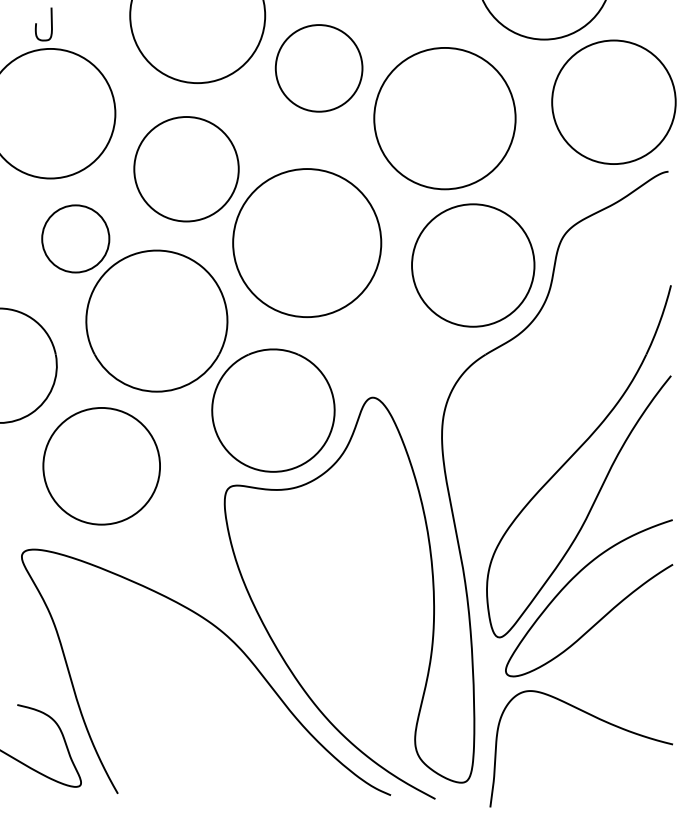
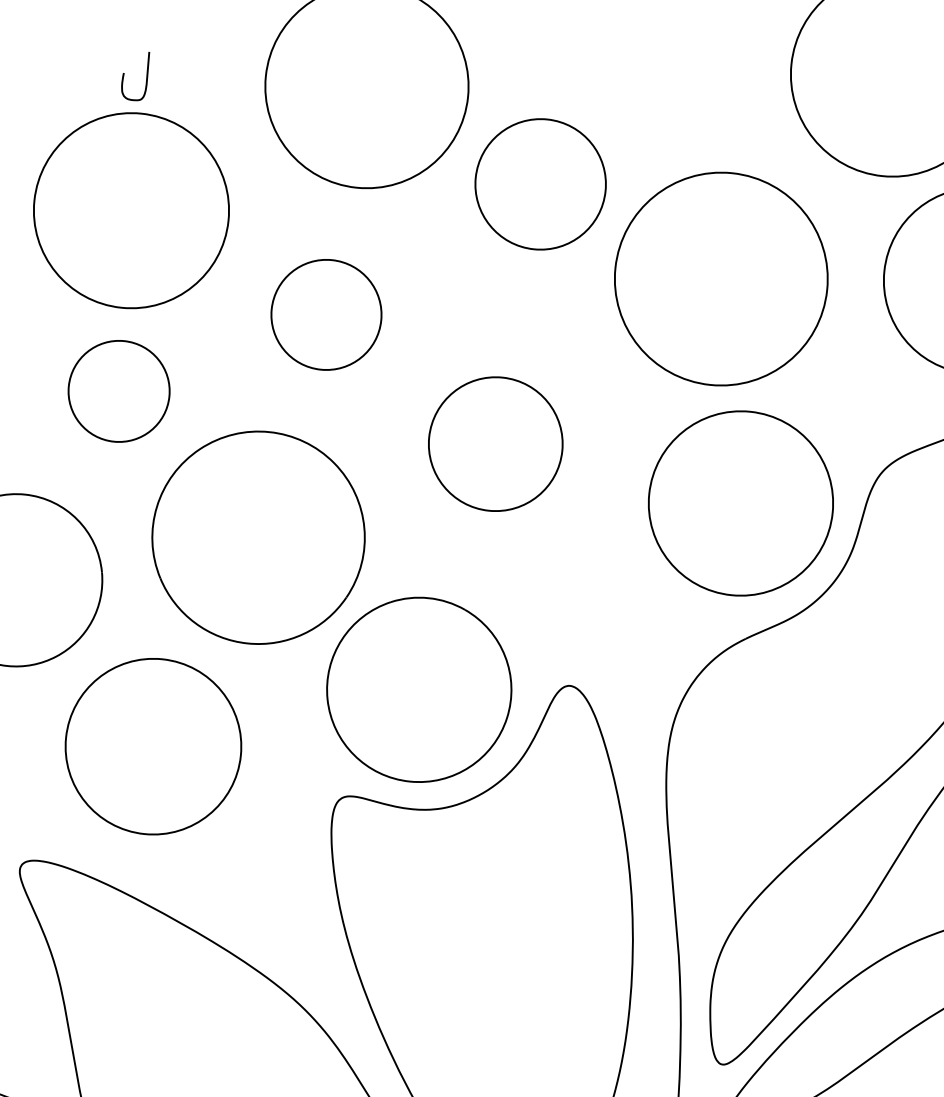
circle: (186, 169) -> (326, 315), size x0.7
circle: (75, 238) -> (118, 390), moved
circle: (307, 243) -> (496, 444), size x0.6

